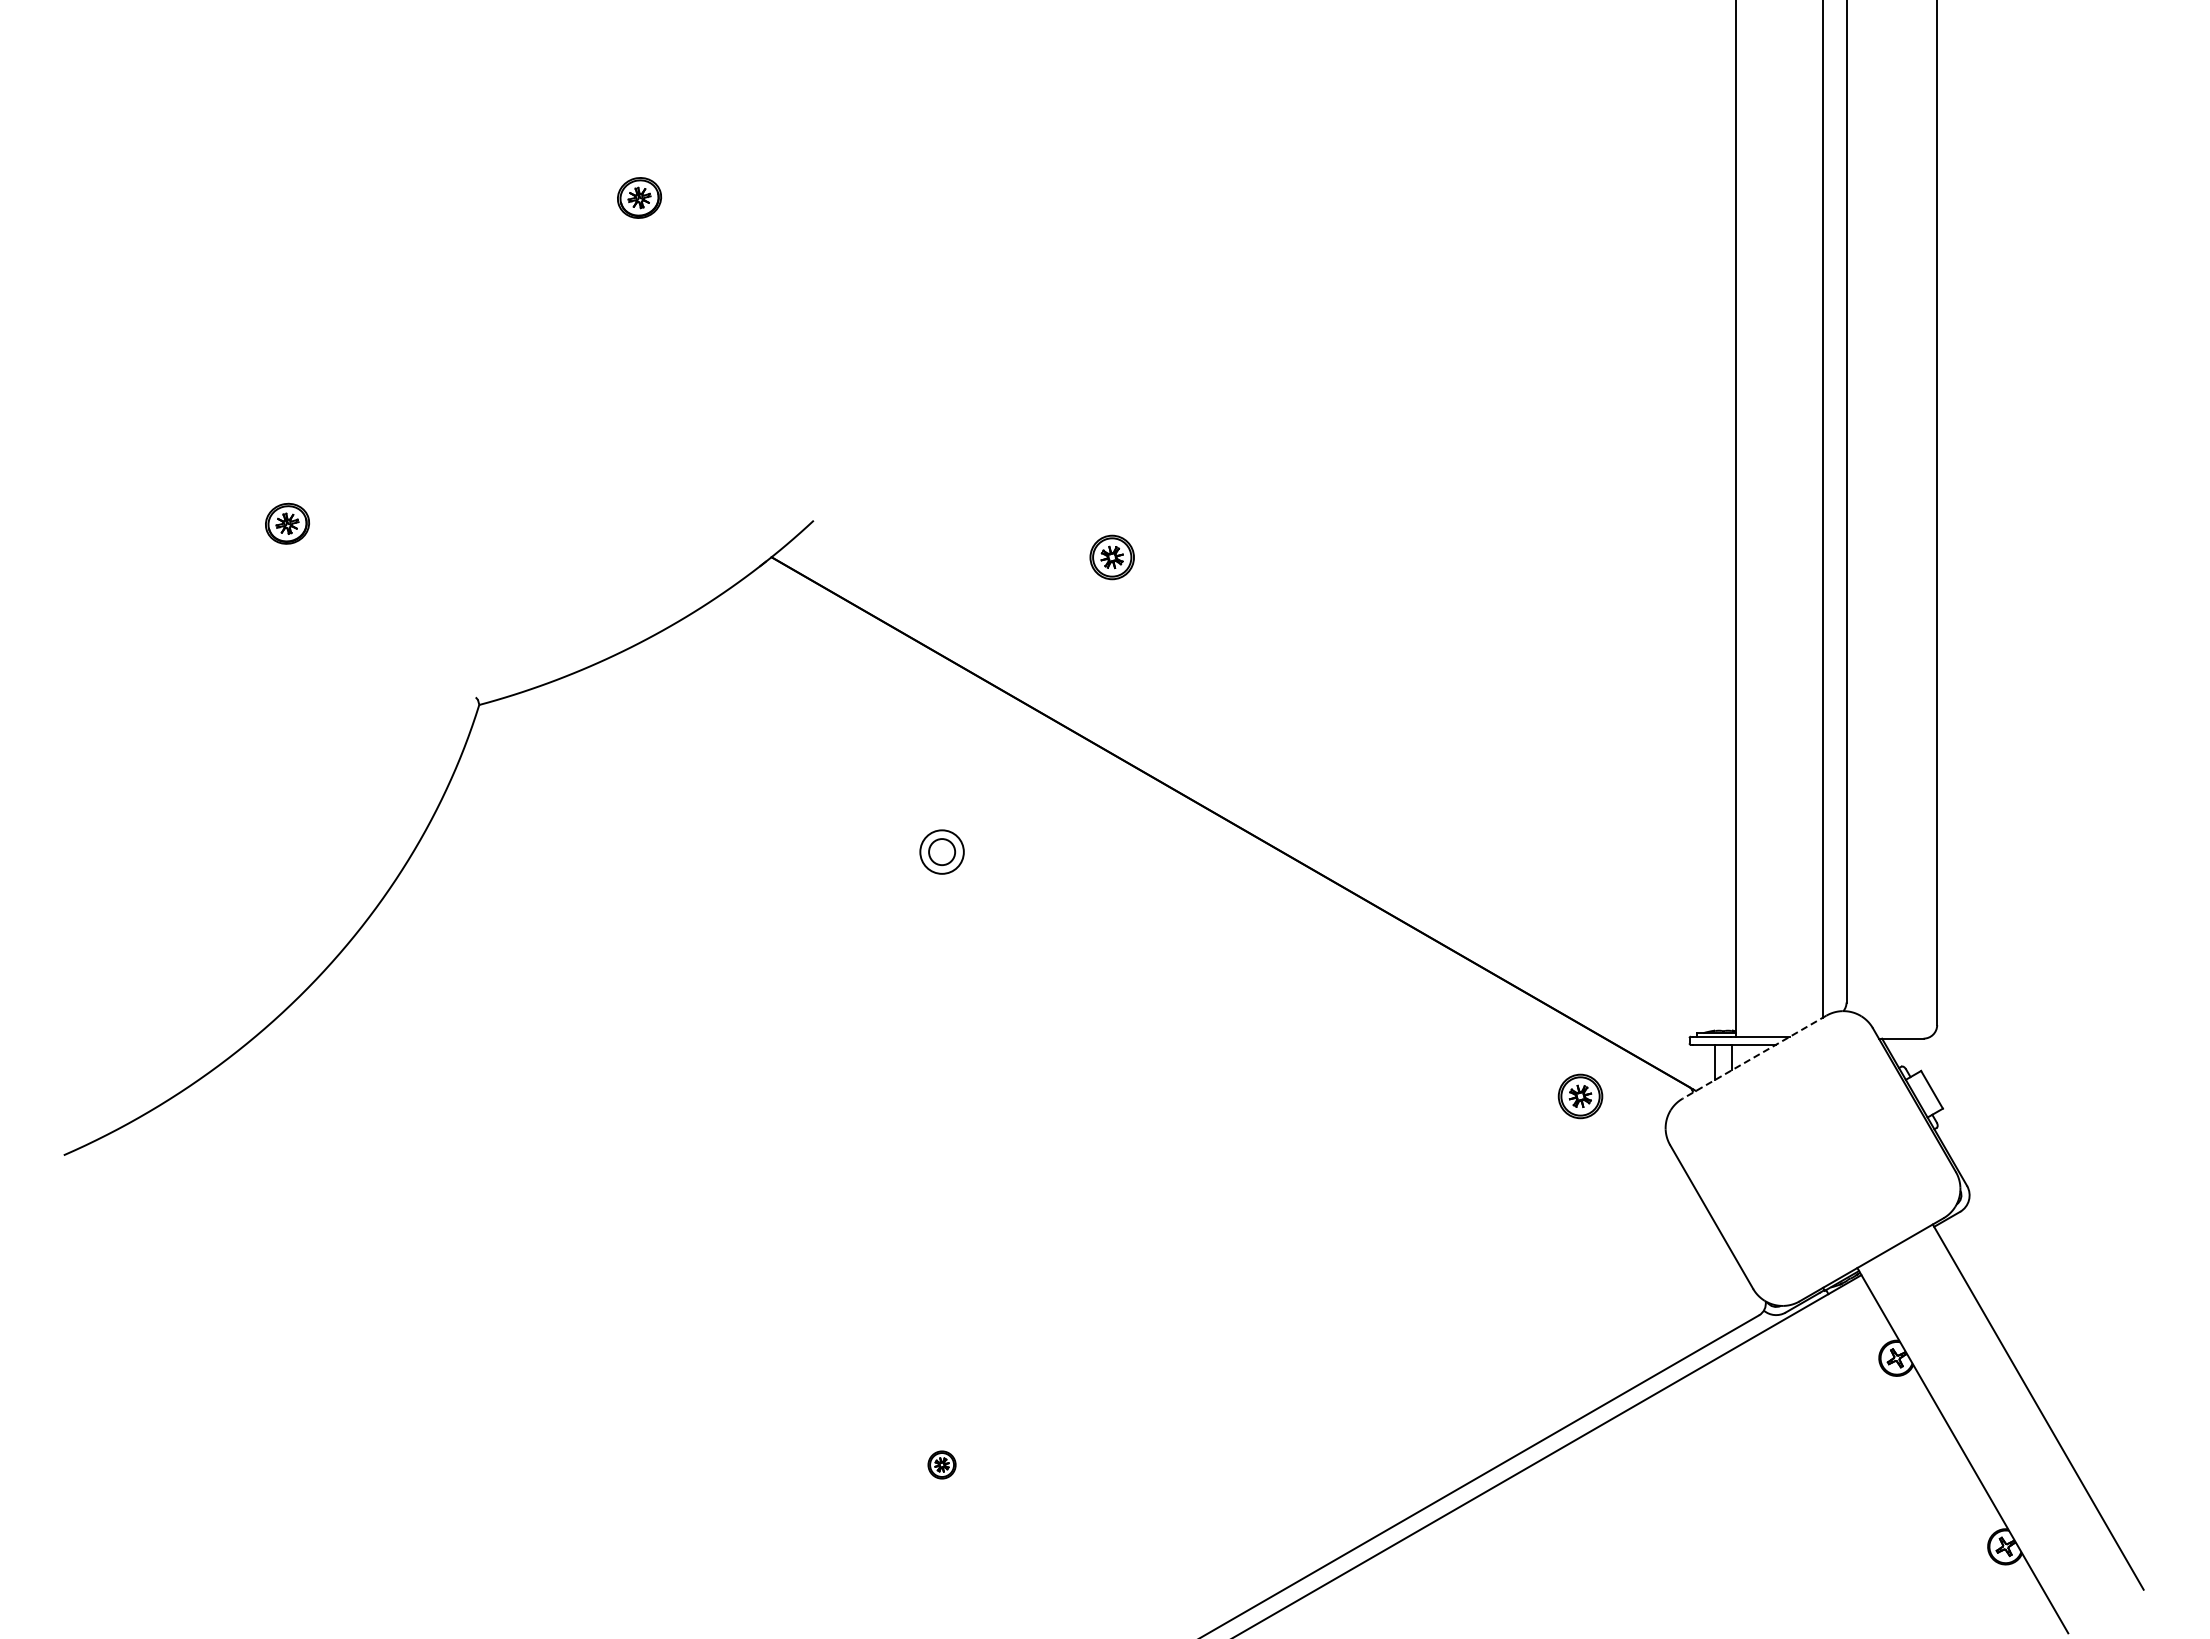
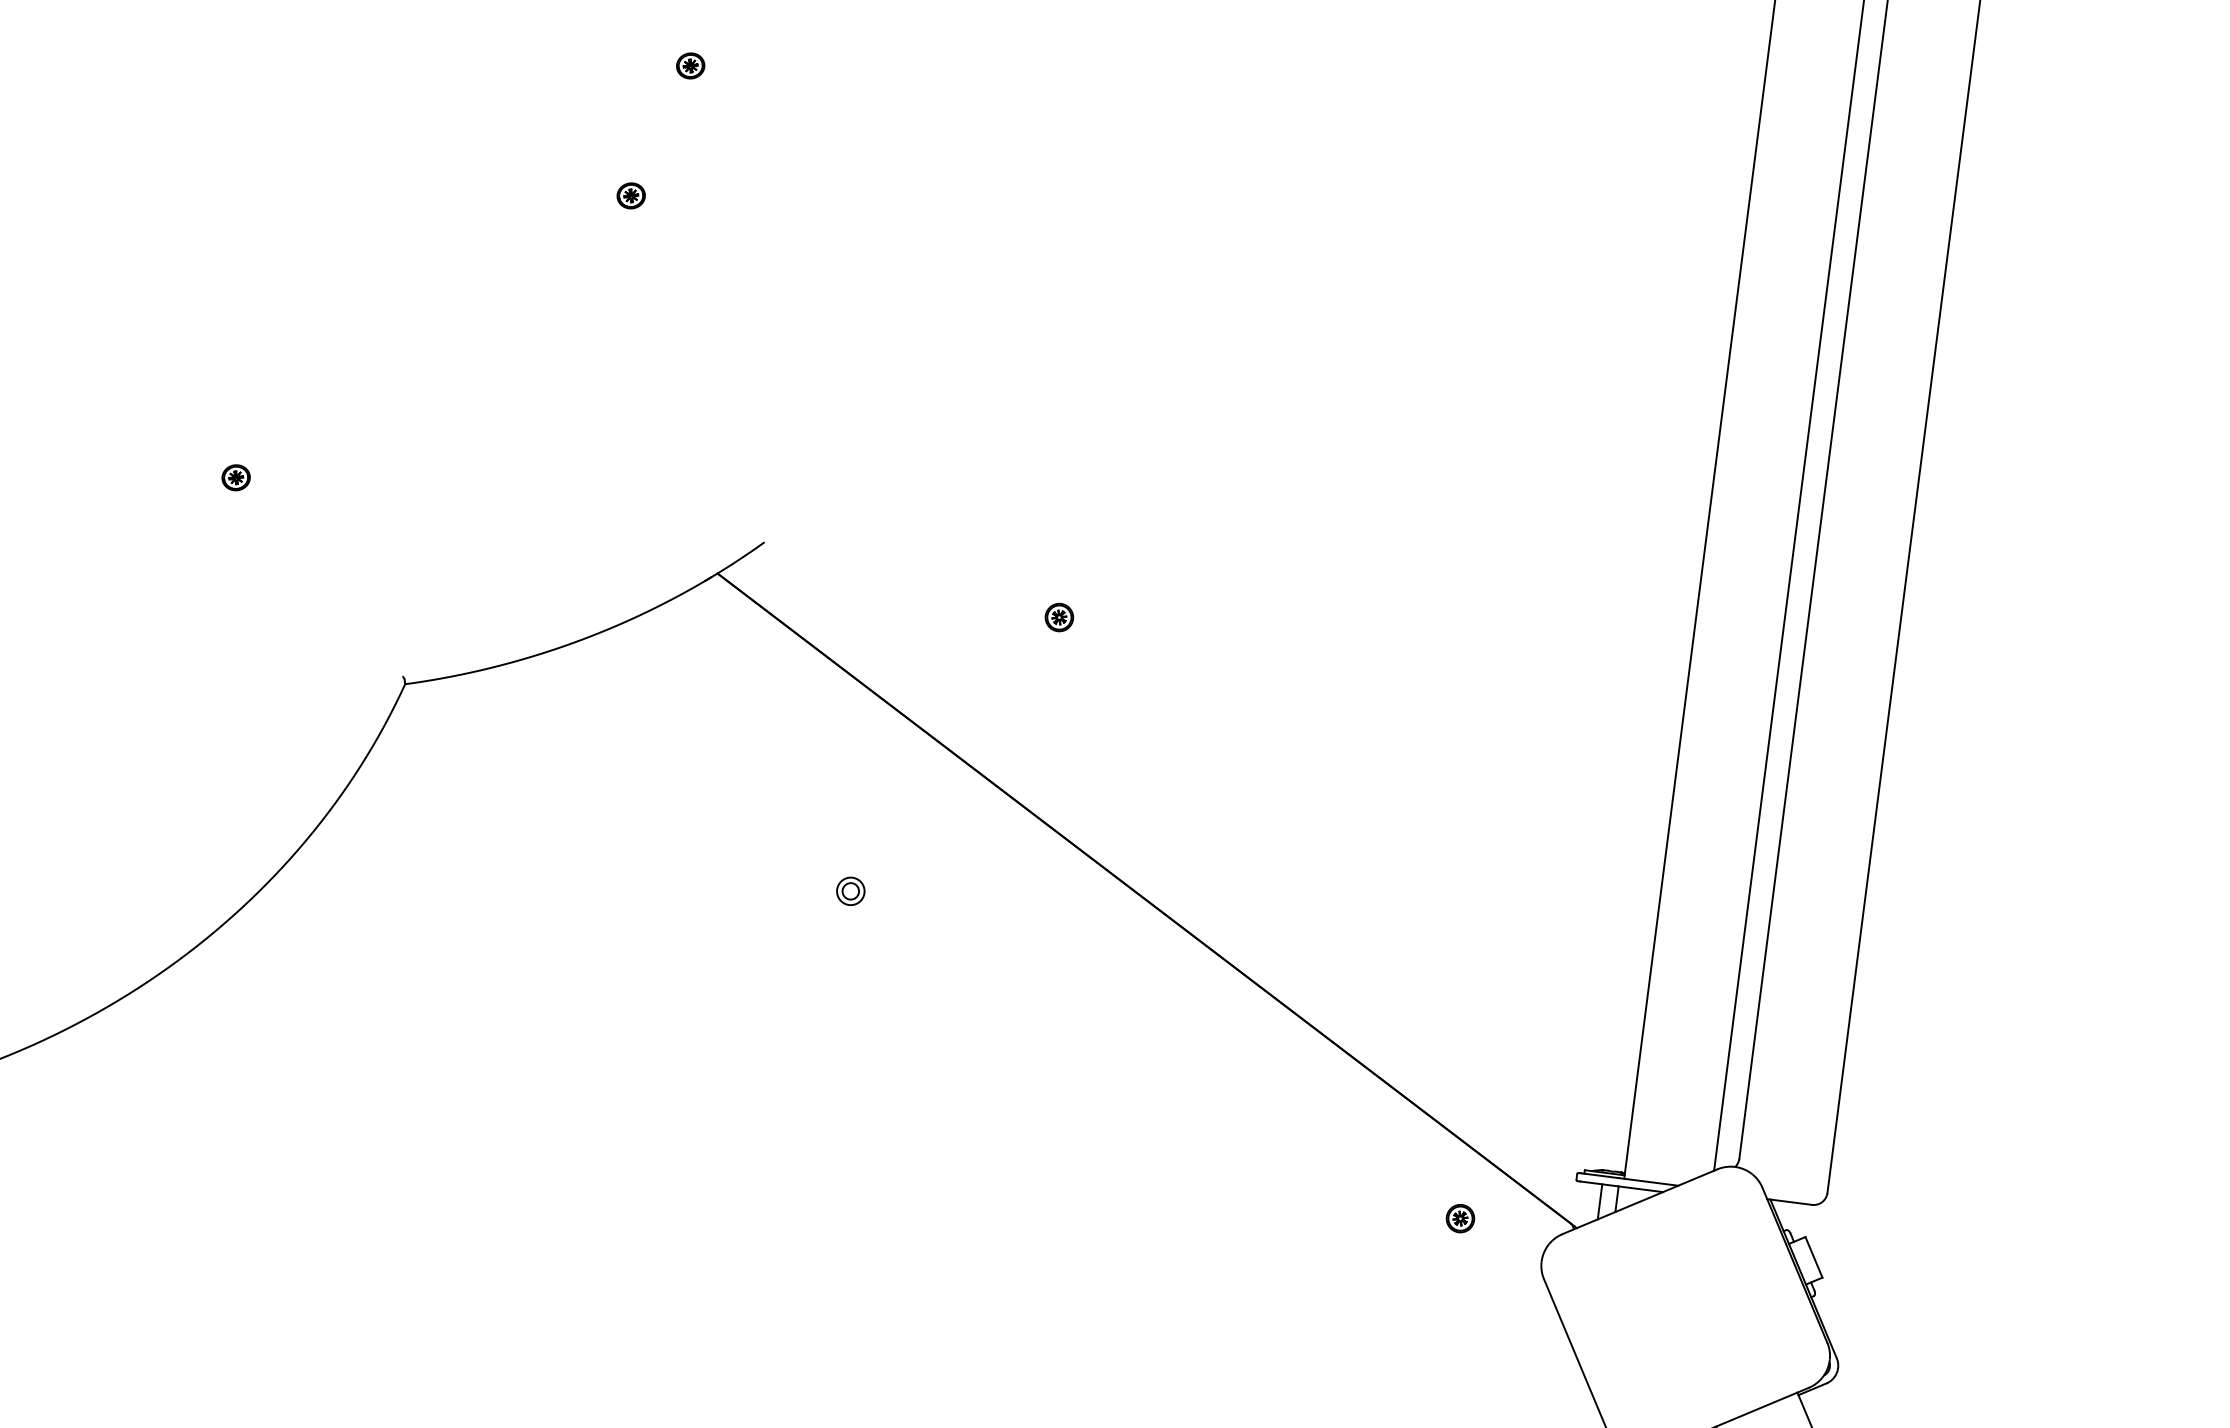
part: (681, 62) -> (690, 65), added
part: (639, 197) -> (631, 195), size x0.62
part: (287, 523) -> (236, 477), size x0.62
part: (1111, 557) -> (1058, 617), size x0.62
part: (941, 851) -> (850, 890), size x0.62
line: (1754, 1057) -> (1639, 1202), dashed -> solid
part: (1580, 1095) -> (1460, 1217), size x0.62

